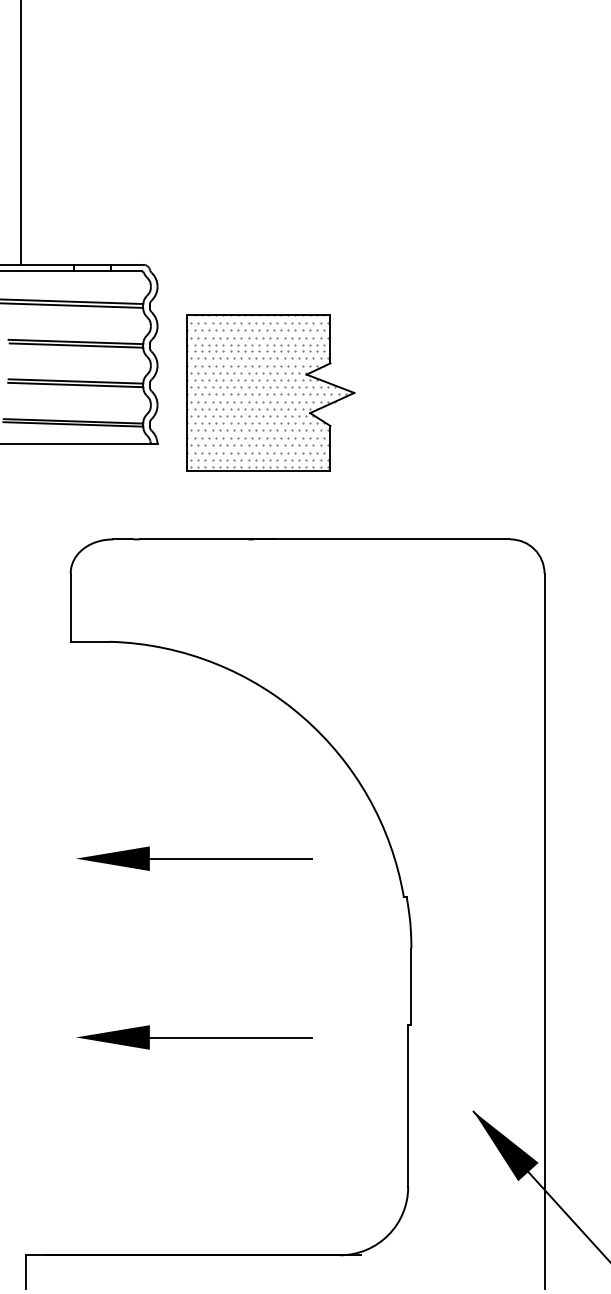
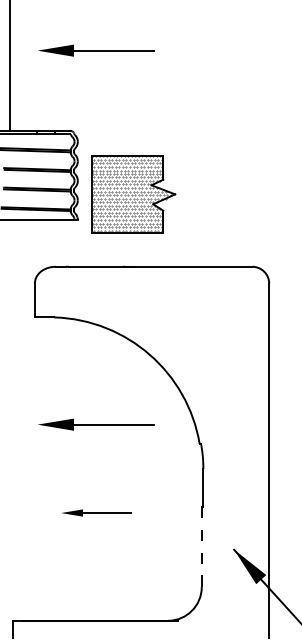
part: (195, 102) -> (96, 50), added
part: (195, 1036) -> (96, 512), size x0.6
line: (407, 1107) -> (201, 547), solid -> dashed

